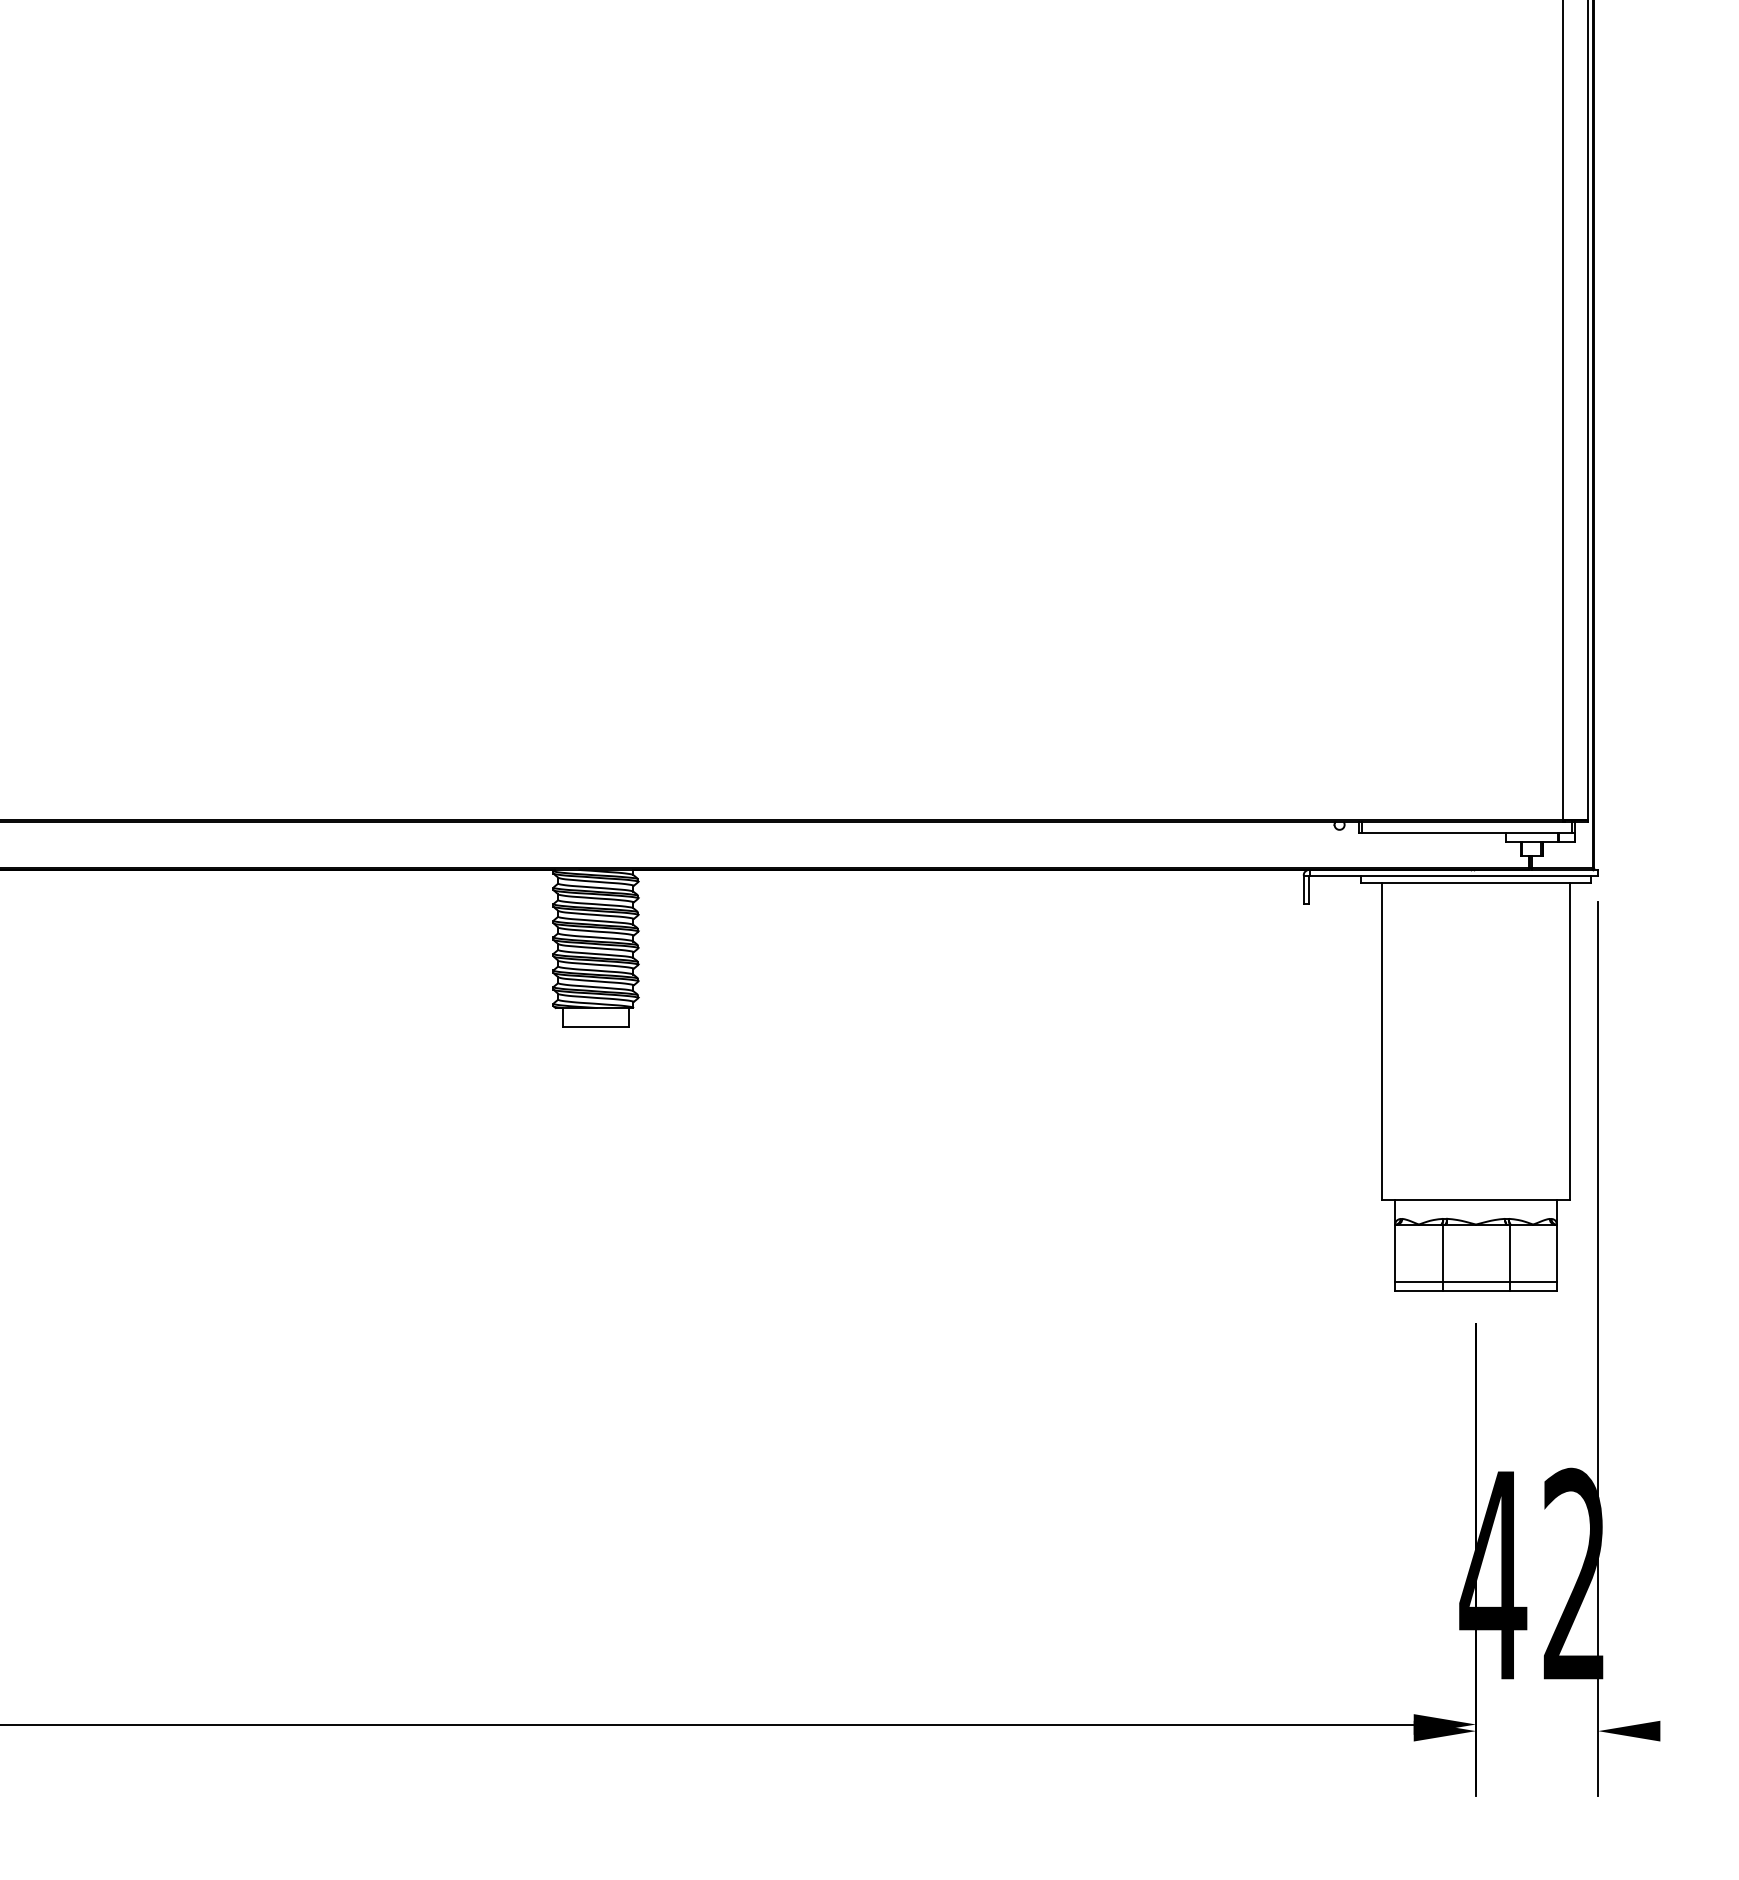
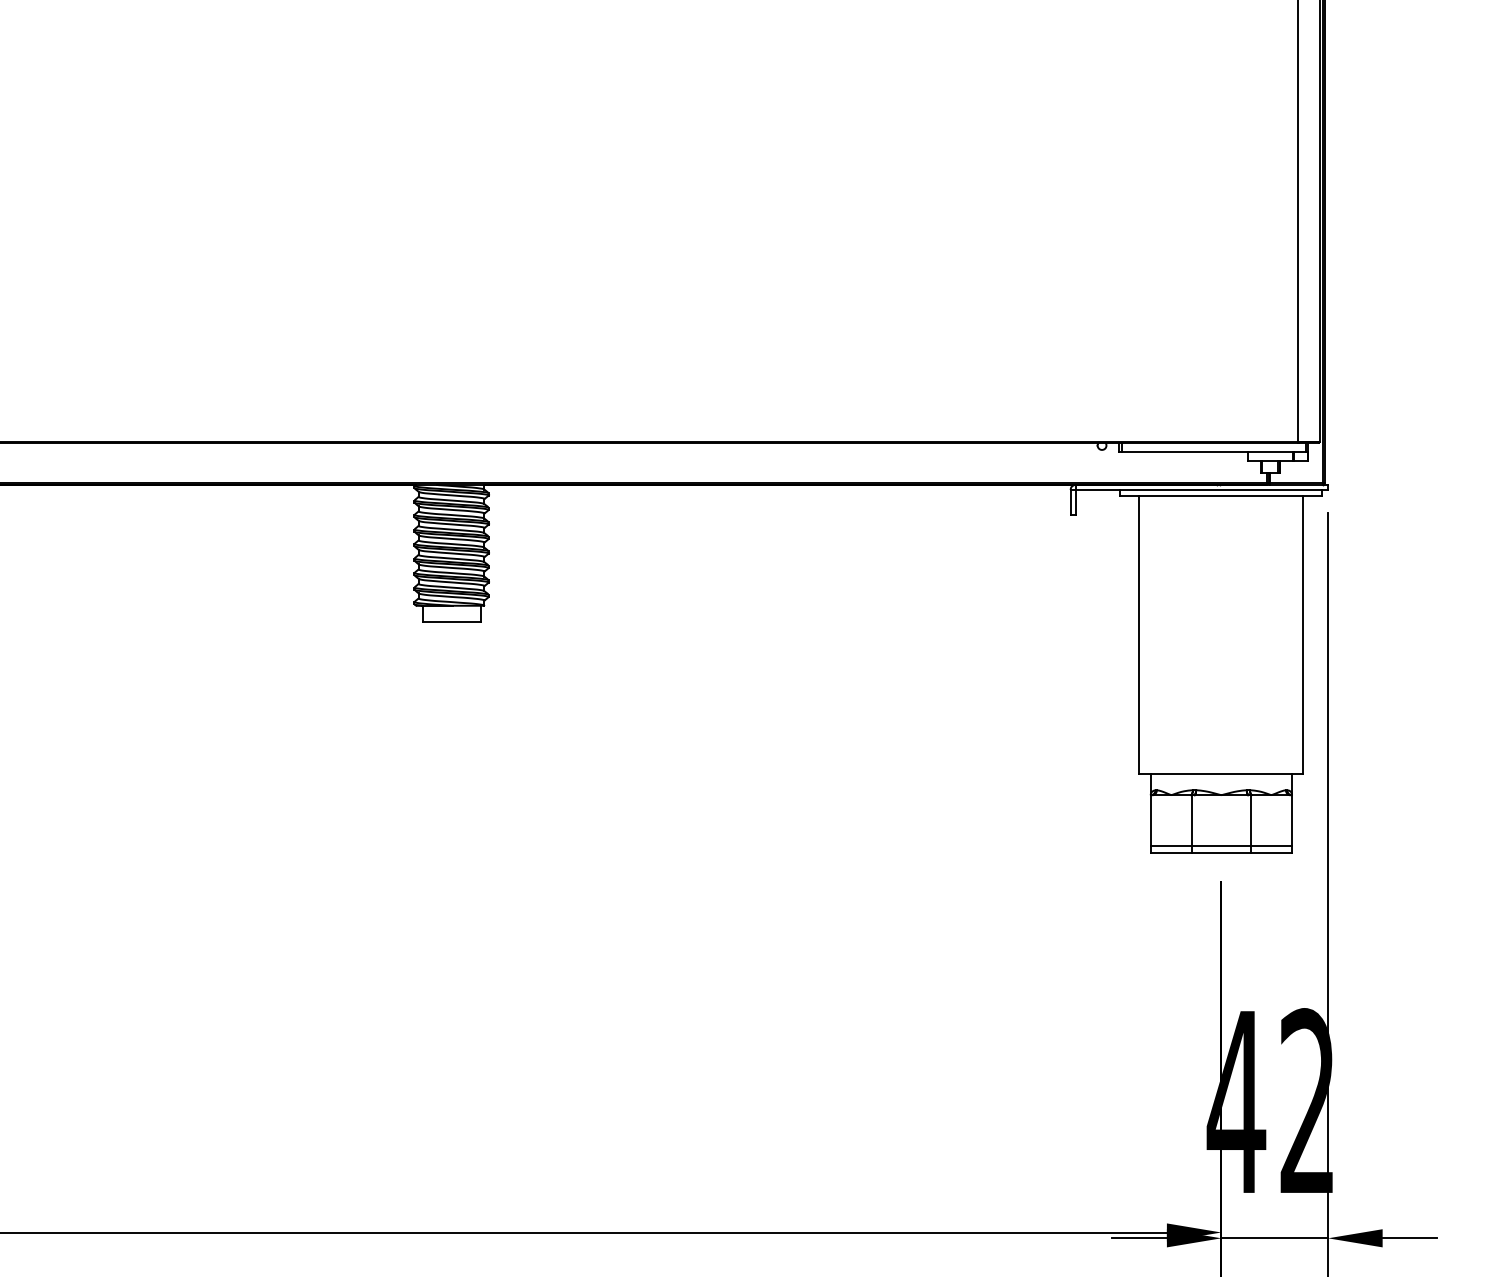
line: (1382, 1731) -> (1139, 1238), added
line: (1537, 1731) -> (1275, 1238), added
line: (1691, 1731) -> (1409, 1238), added

